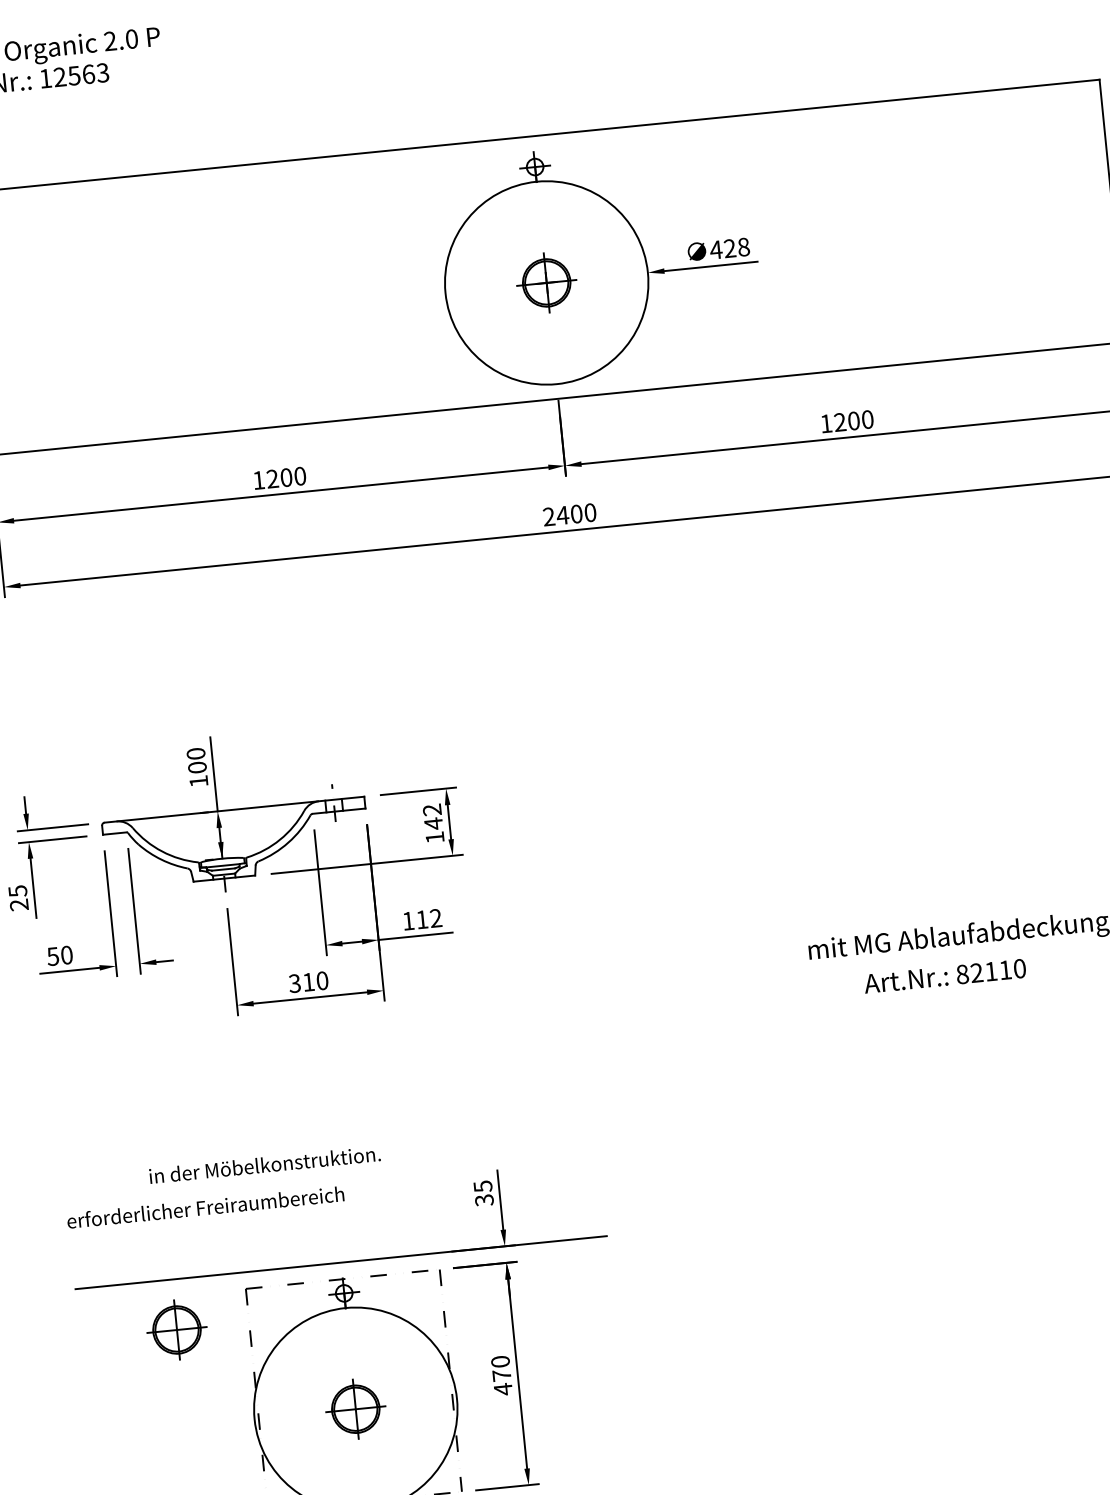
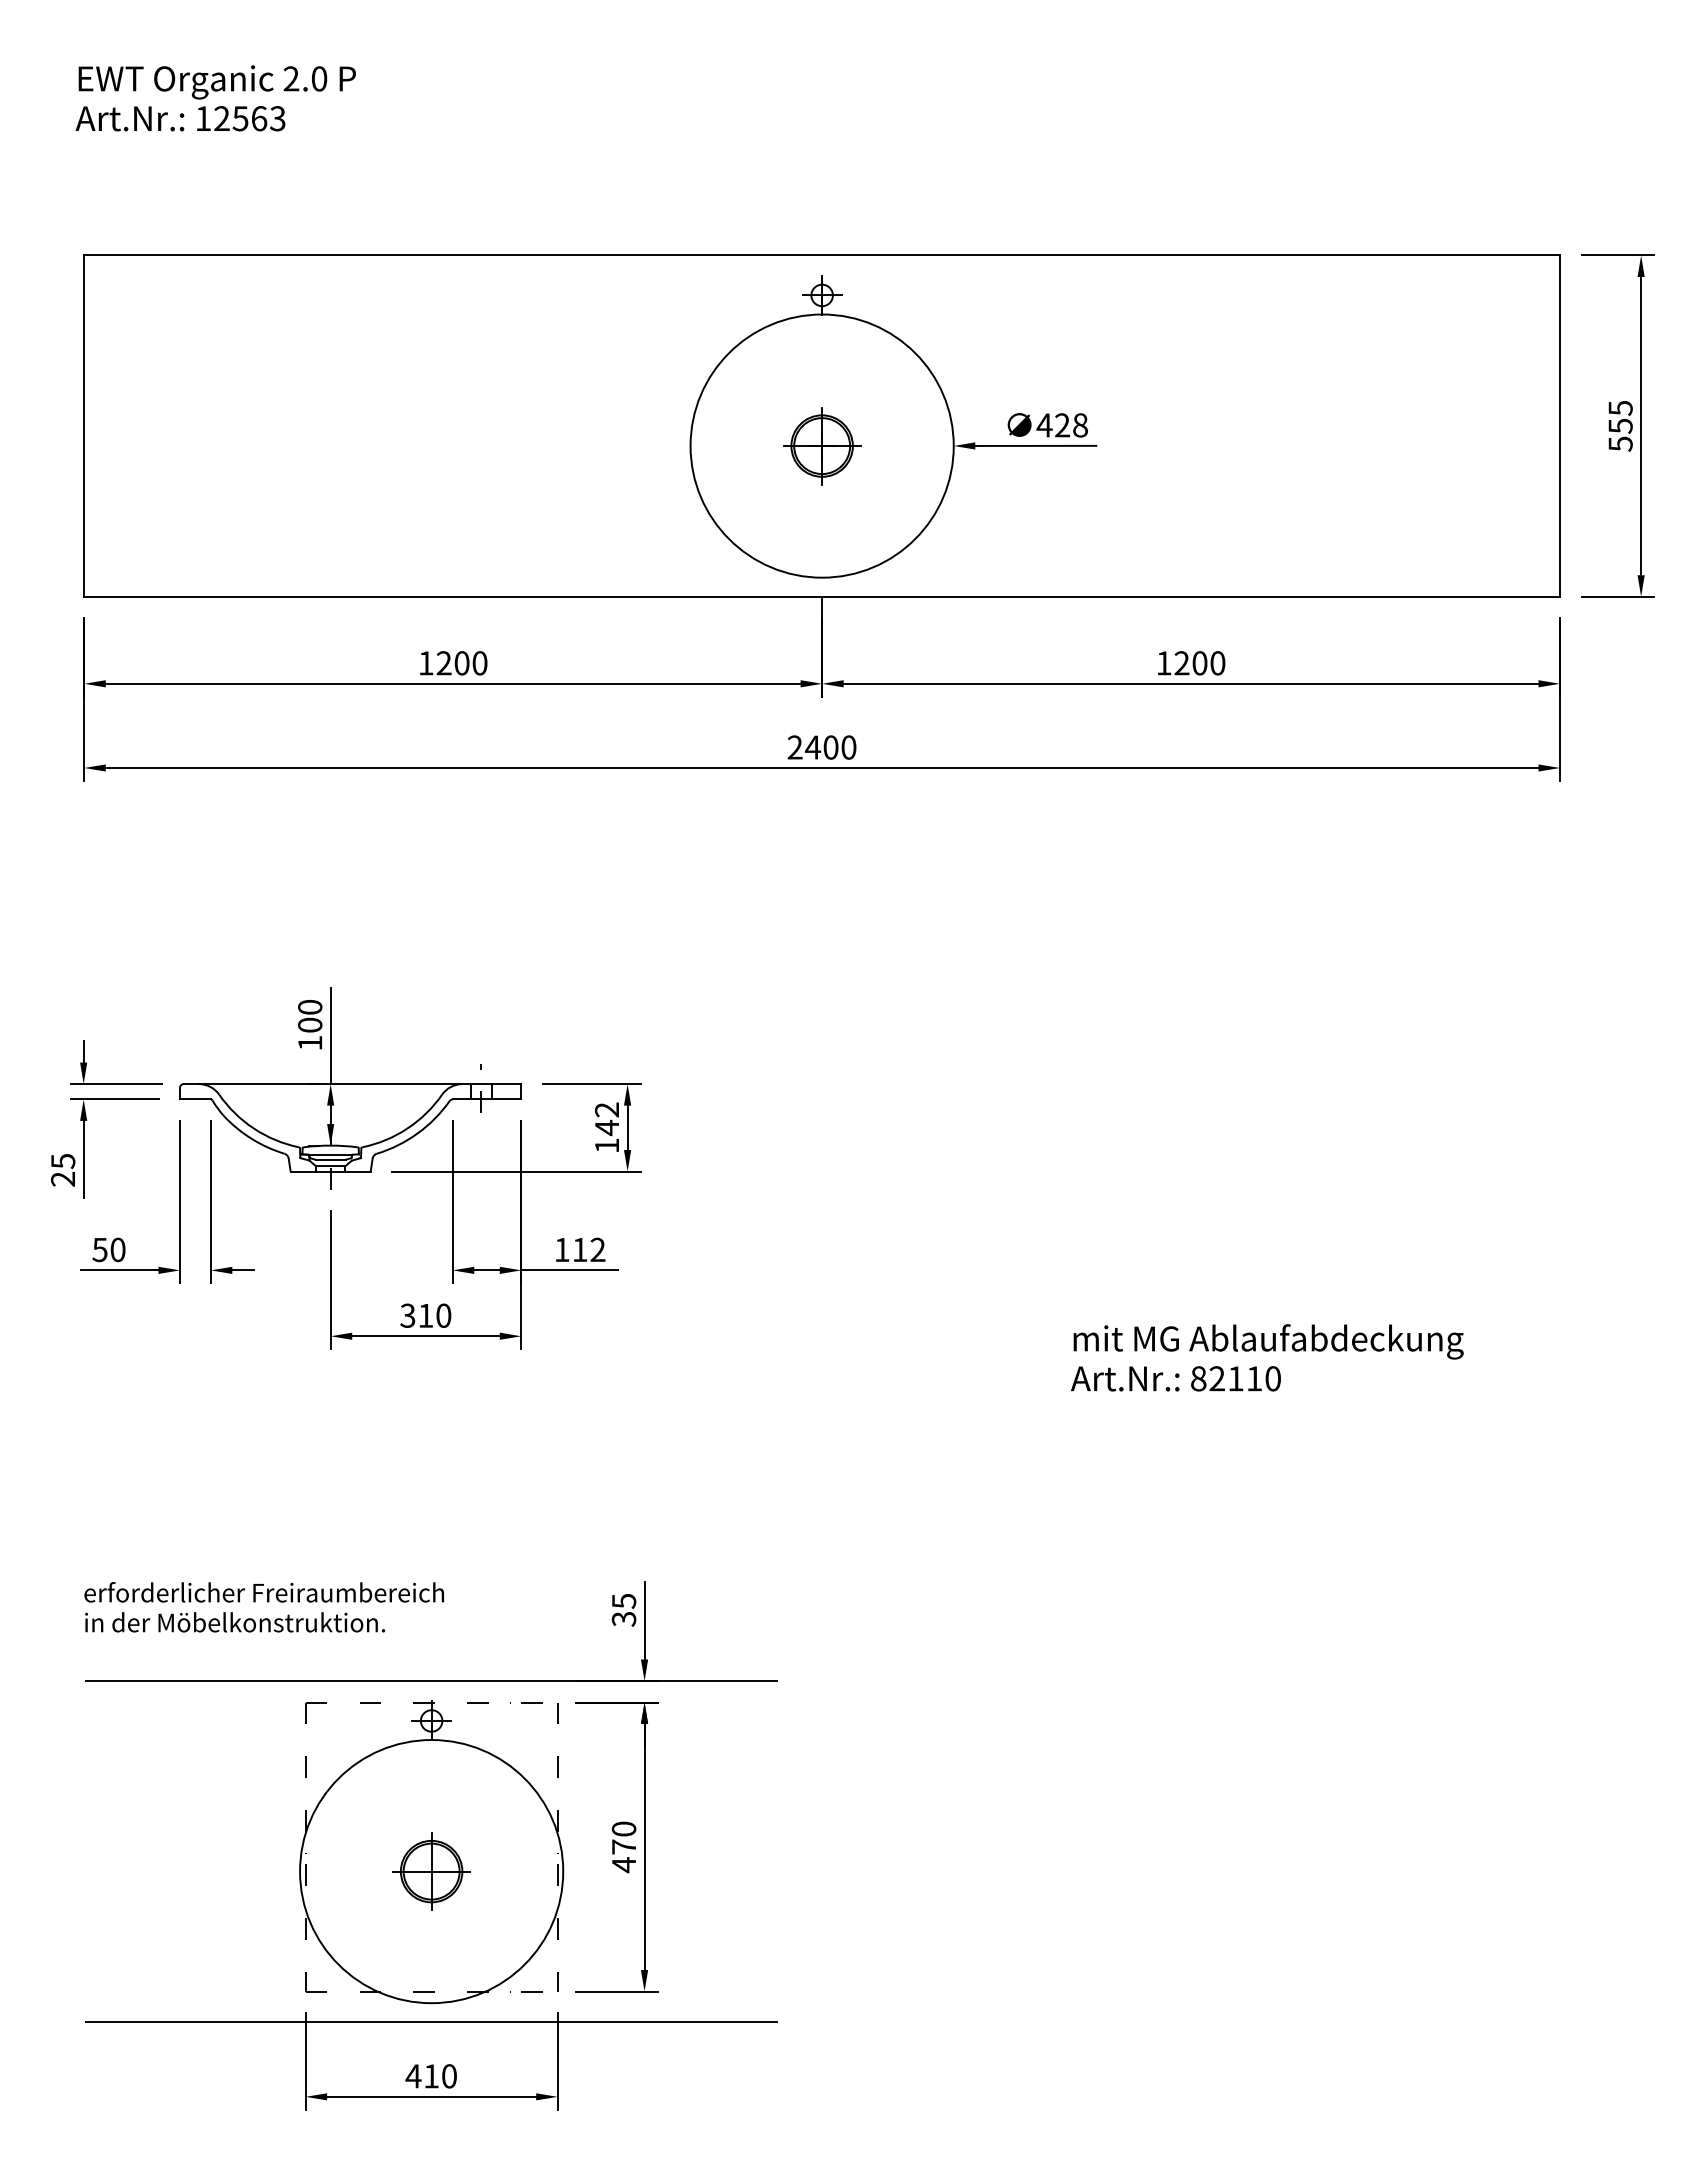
text: (944, 976) -> (1175, 1378), moved
text: (265, 1164) -> (235, 1622), moved
part: (176, 1329) -> (211, 1746), removed

